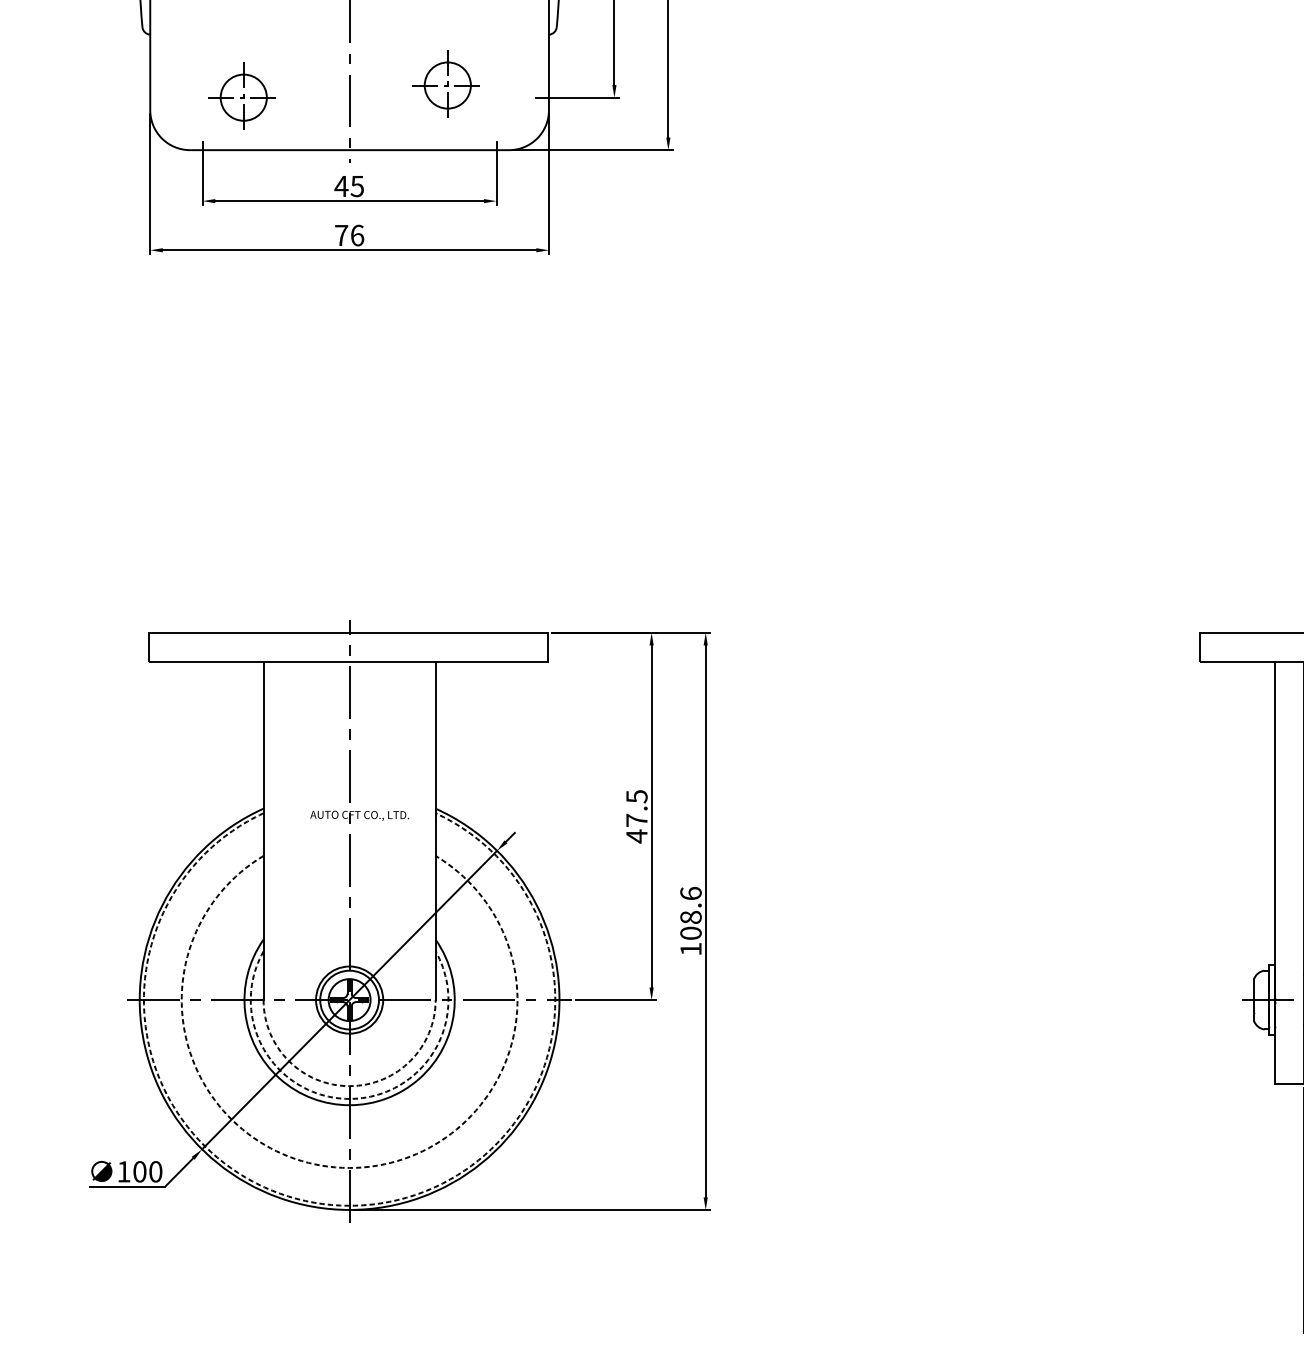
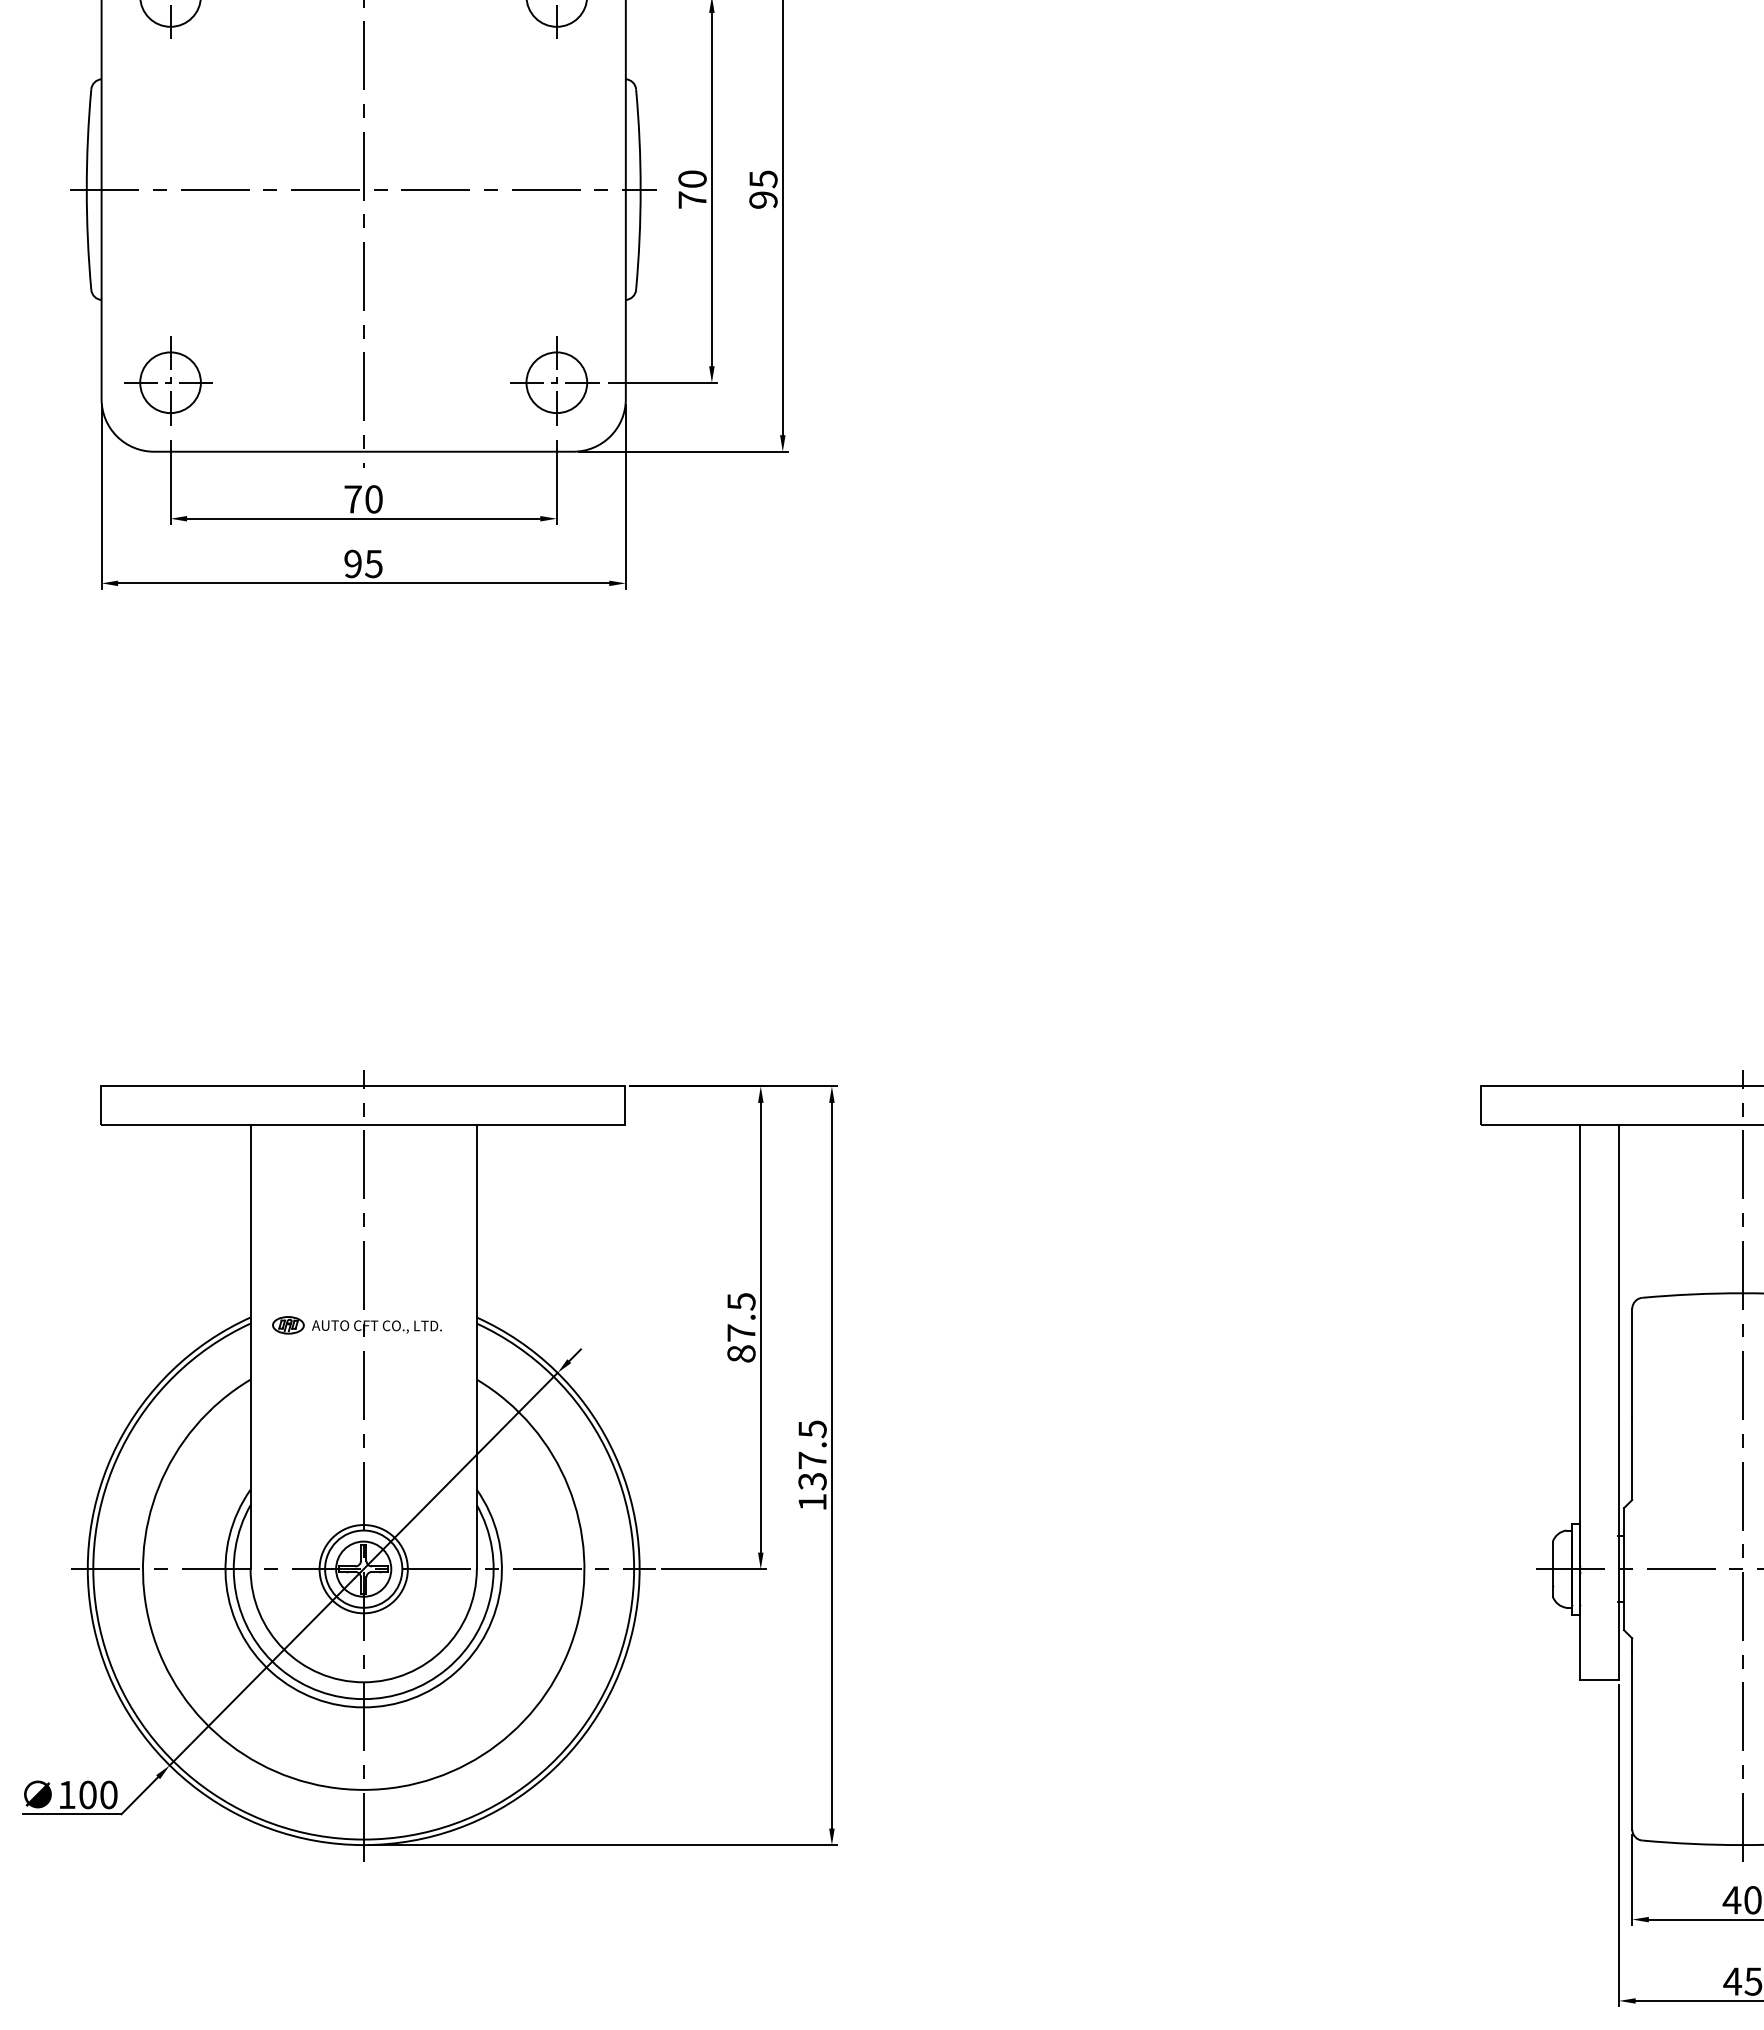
part: (446, 83) -> (554, 380), moved
part: (242, 95) -> (168, 380), moved
text: (348, 186) -> (362, 499), 45 -> 70
text: (349, 235) -> (363, 563), 76 -> 95
part: (292, 814) -> (288, 1325), added
text: (636, 836) -> (741, 1353), 47.5 -> 87.5
text: (690, 913) -> (812, 1455), 108.6 -> 137.5
arc: (349, 1086) -> (363, 1682), dashed -> solid
arc: (349, 1099) -> (363, 1699), dashed -> solid
arc: (349, 1167) -> (363, 1789), dashed -> solid
arc: (349, 1205) -> (363, 1839), dashed -> solid

